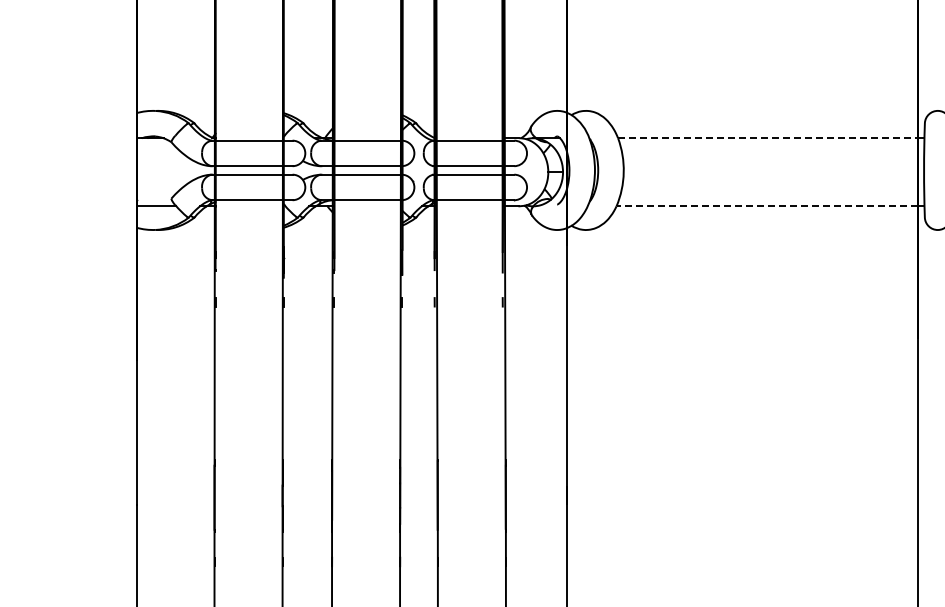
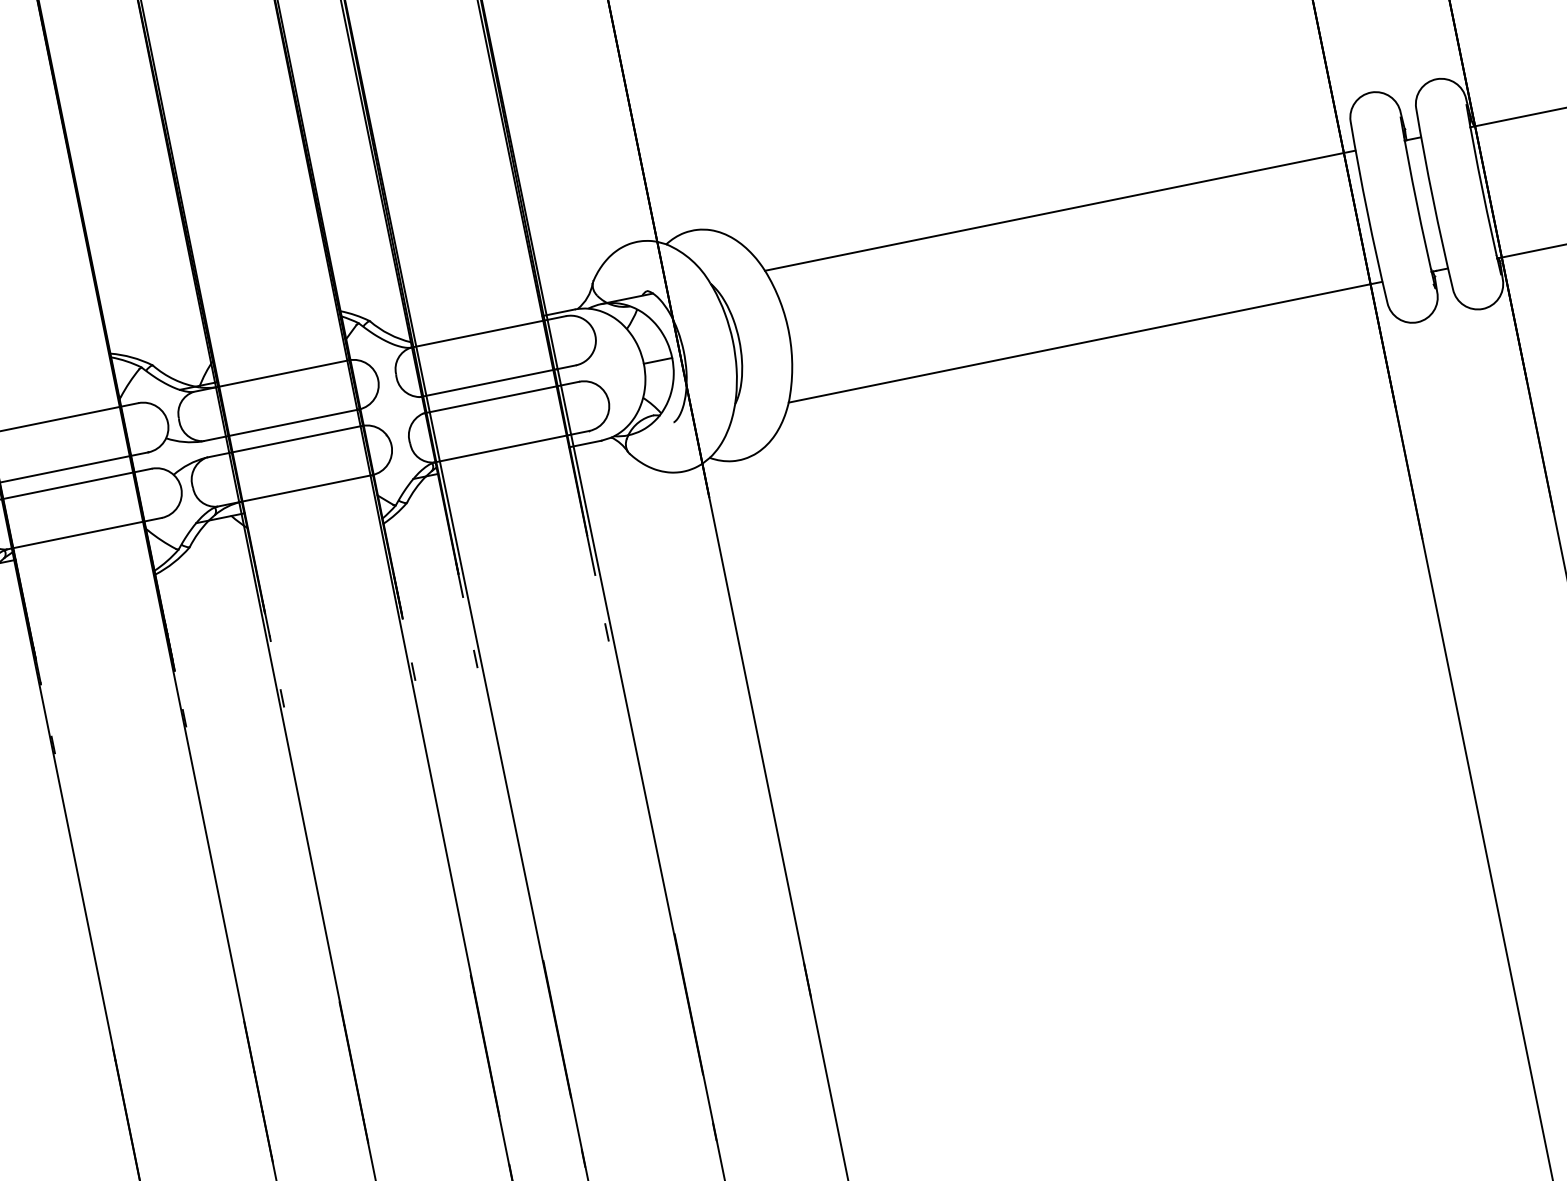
line: (768, 138) -> (1055, 212), dashed -> solid
line: (767, 206) -> (1079, 343), dashed -> solid

